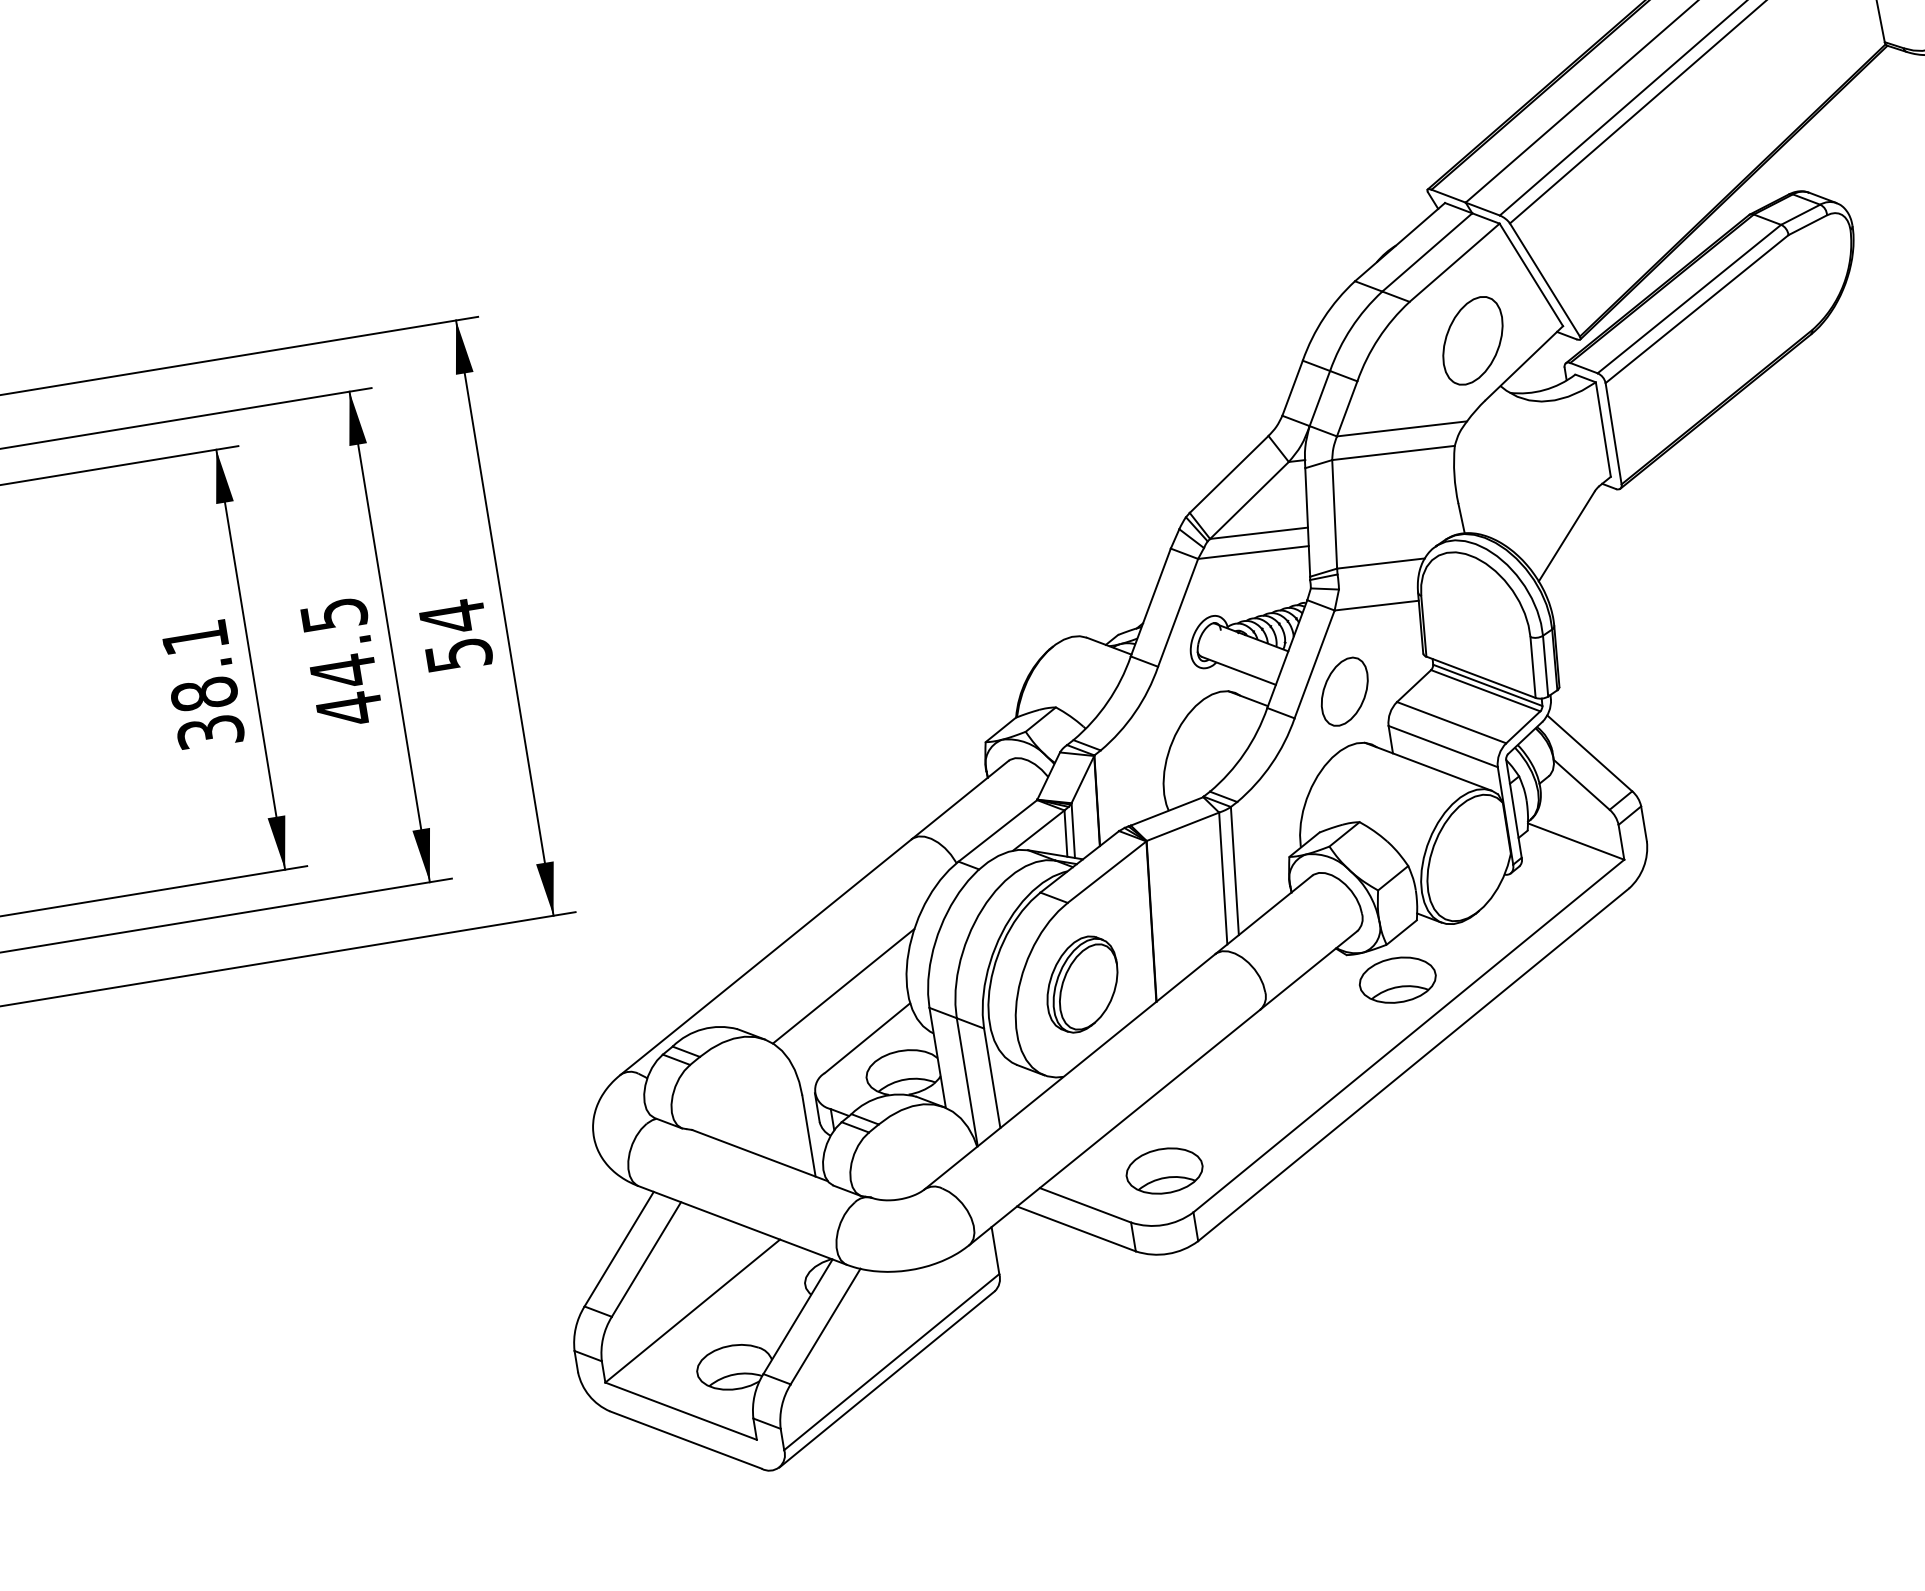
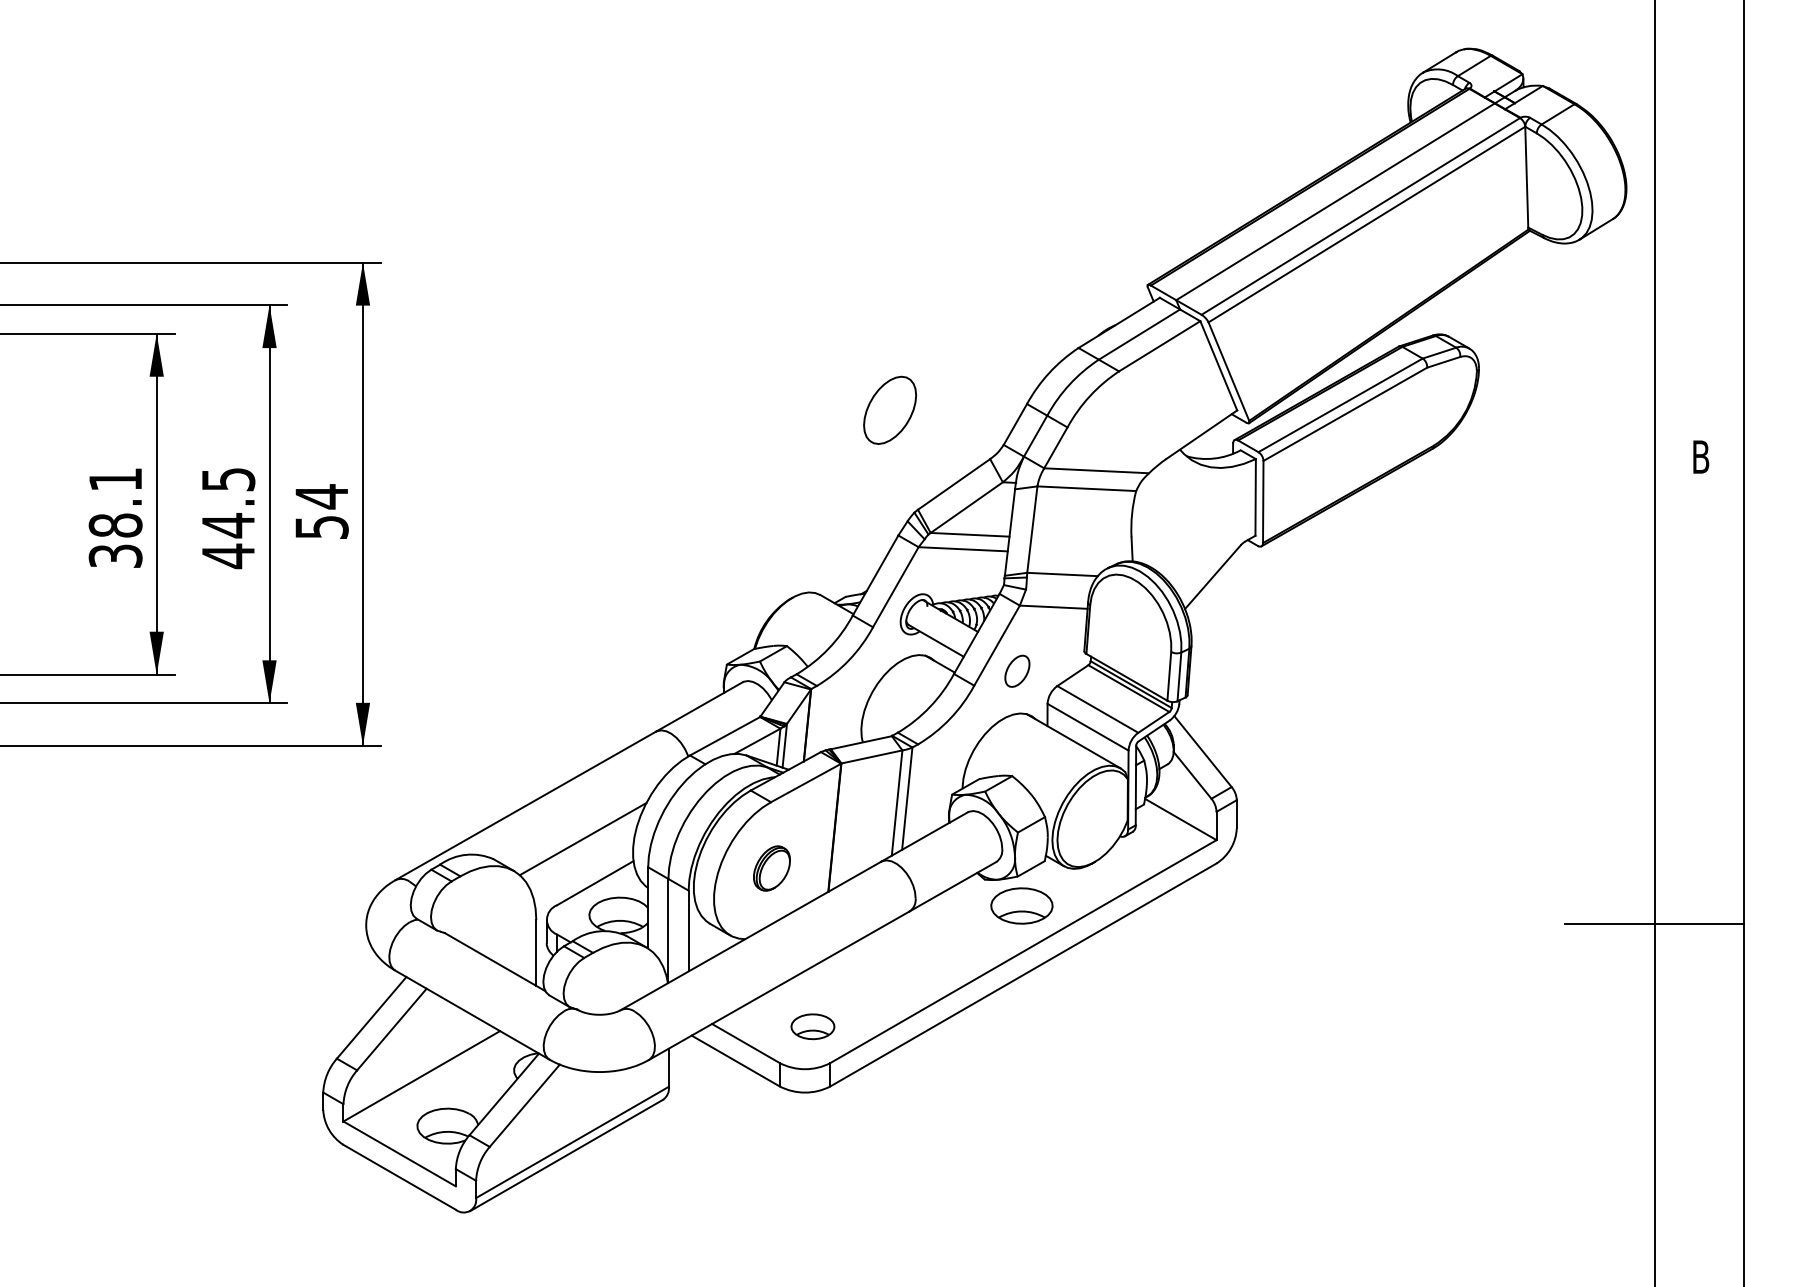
part: (1473, 339) -> (890, 409), moved
part: (1345, 692) -> (1017, 671), size x0.6
part: (1081, 984) -> (771, 868), size x0.6
part: (1164, 1170) -> (812, 1026), size x0.7

